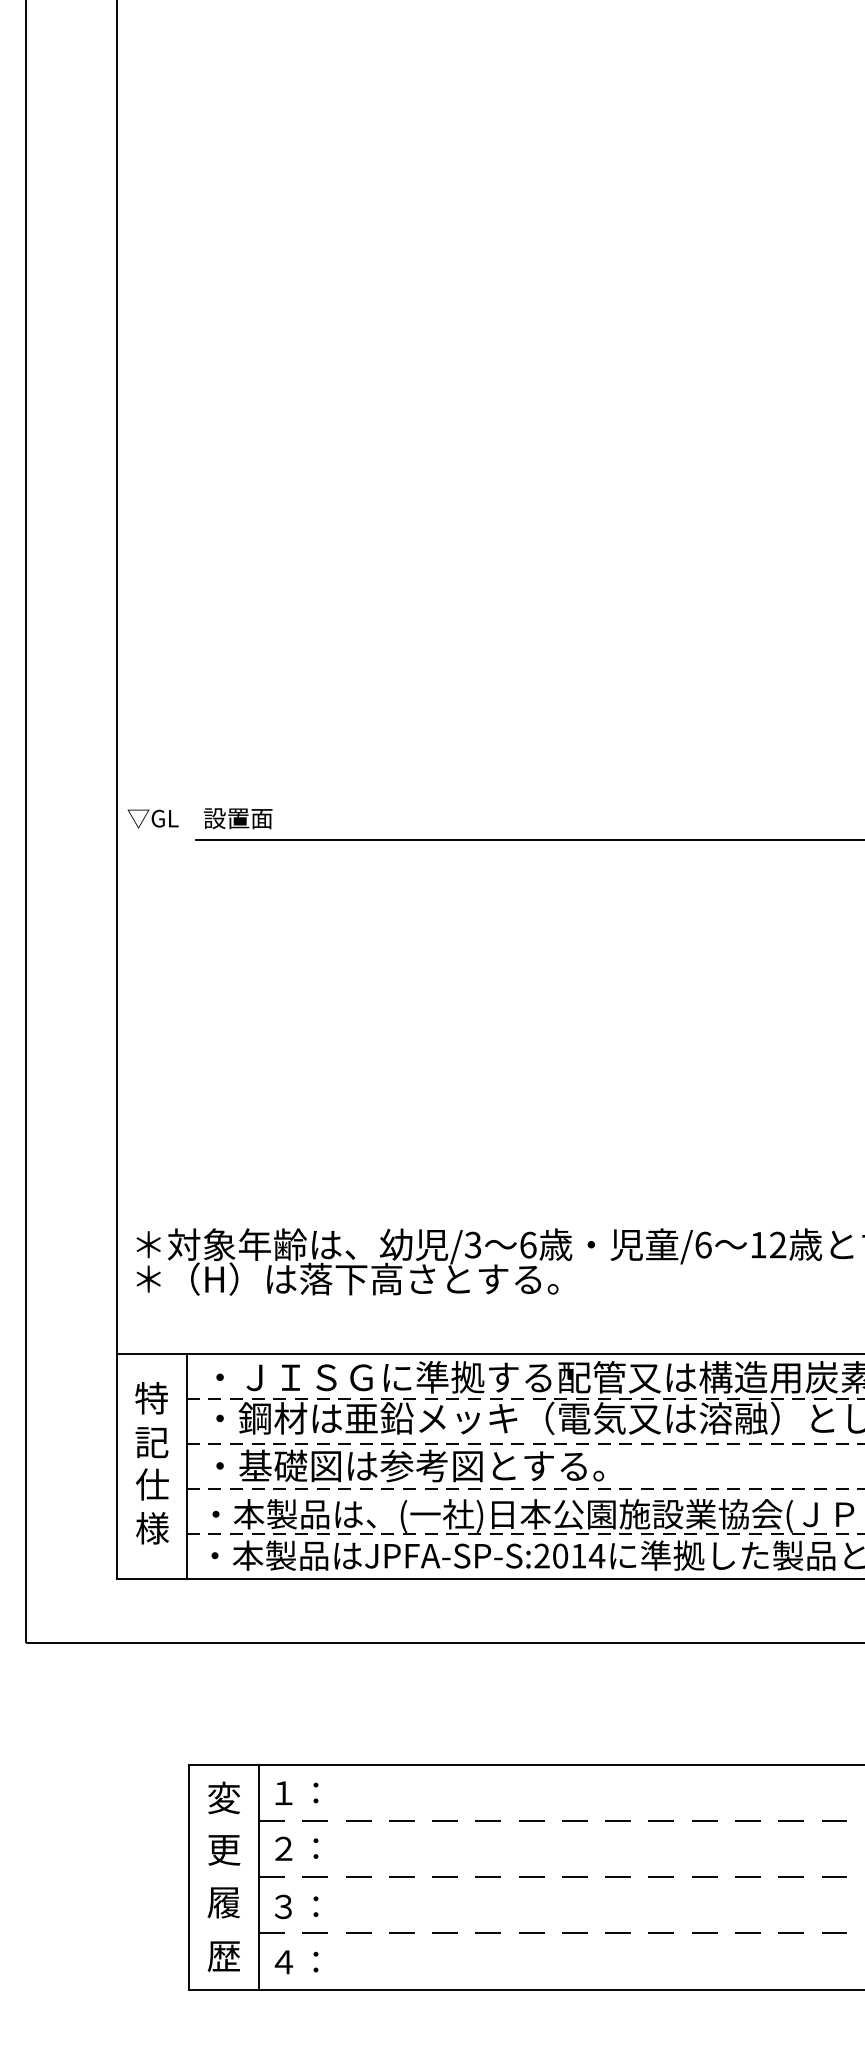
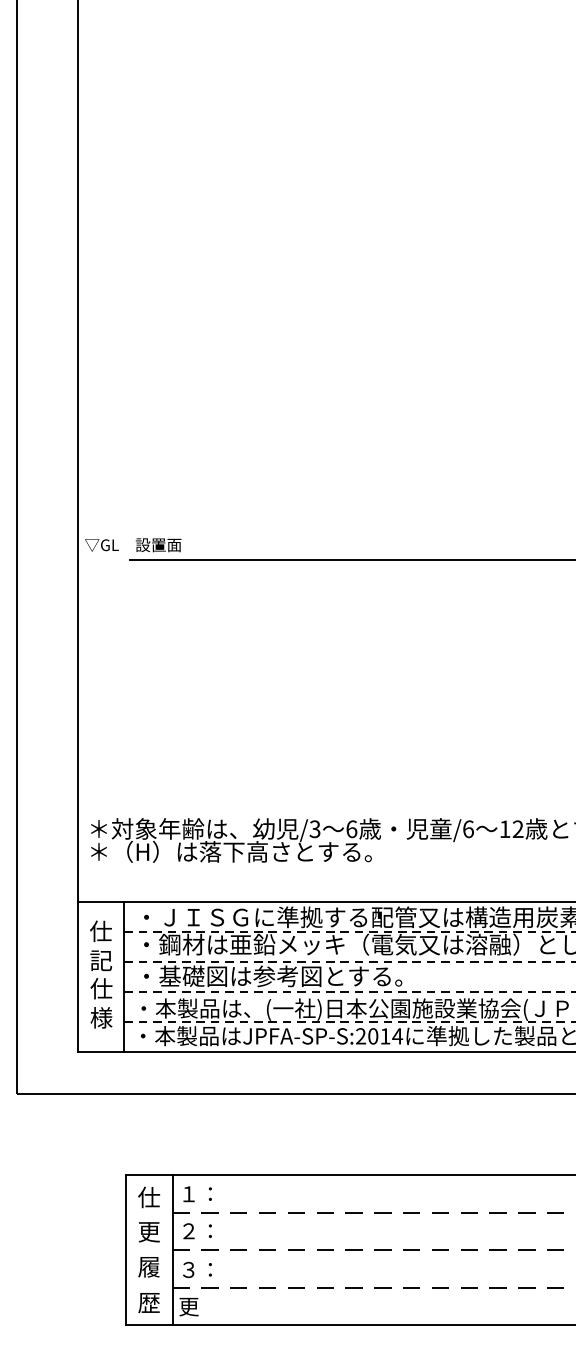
text: (150, 1397) -> (100, 930), 特 -> 仕
text: (224, 1798) -> (149, 1197), 変 -> 仕
text: (293, 1961) -> (195, 1306), ４： -> 更

